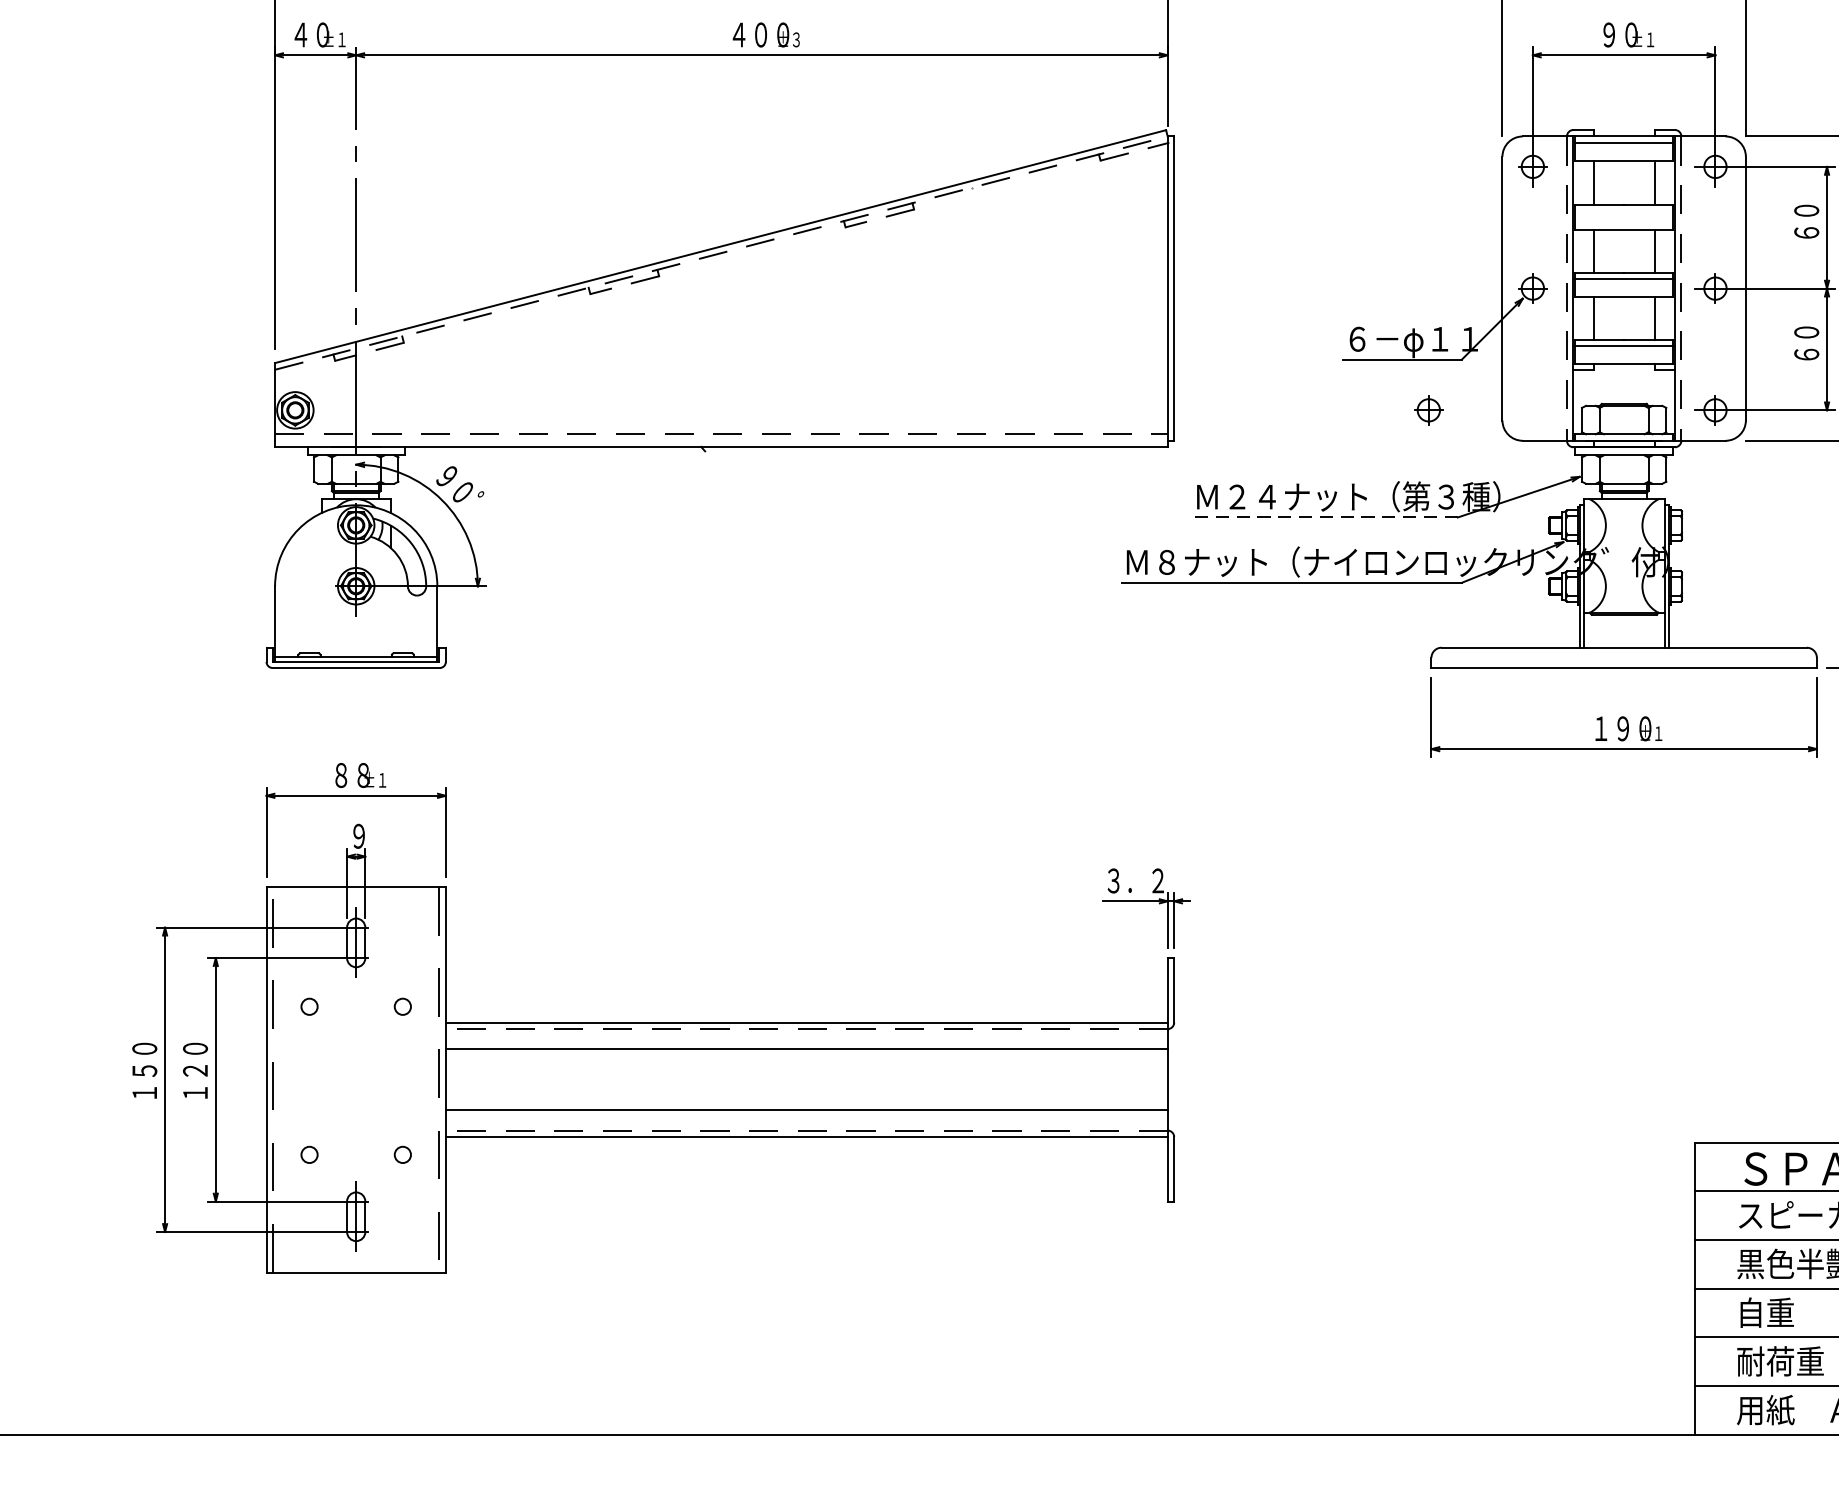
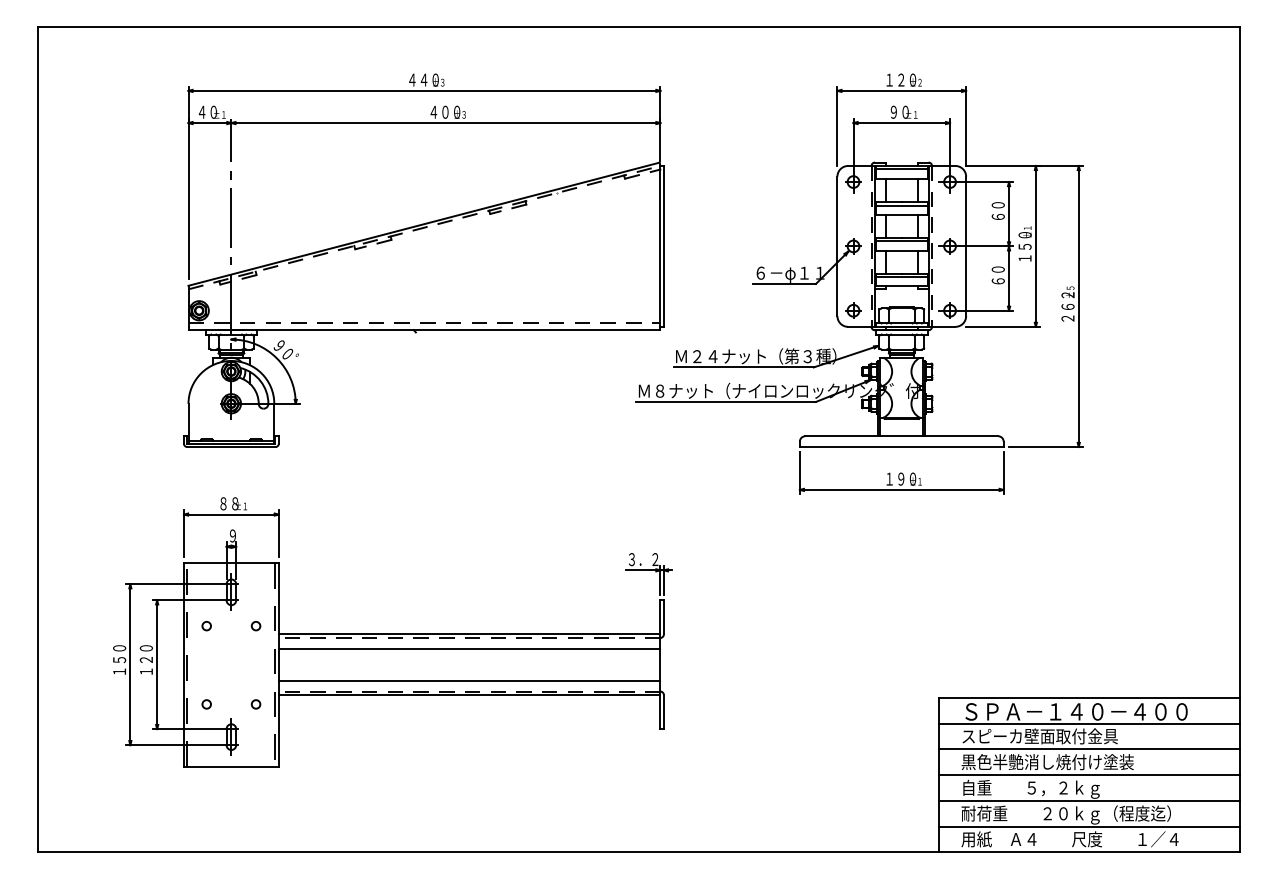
line: (1623, 211) -> (901, 205), added
part: (1428, 409) -> (853, 310), moved
line: (1324, 517) -> (743, 367), dashed -> solid

